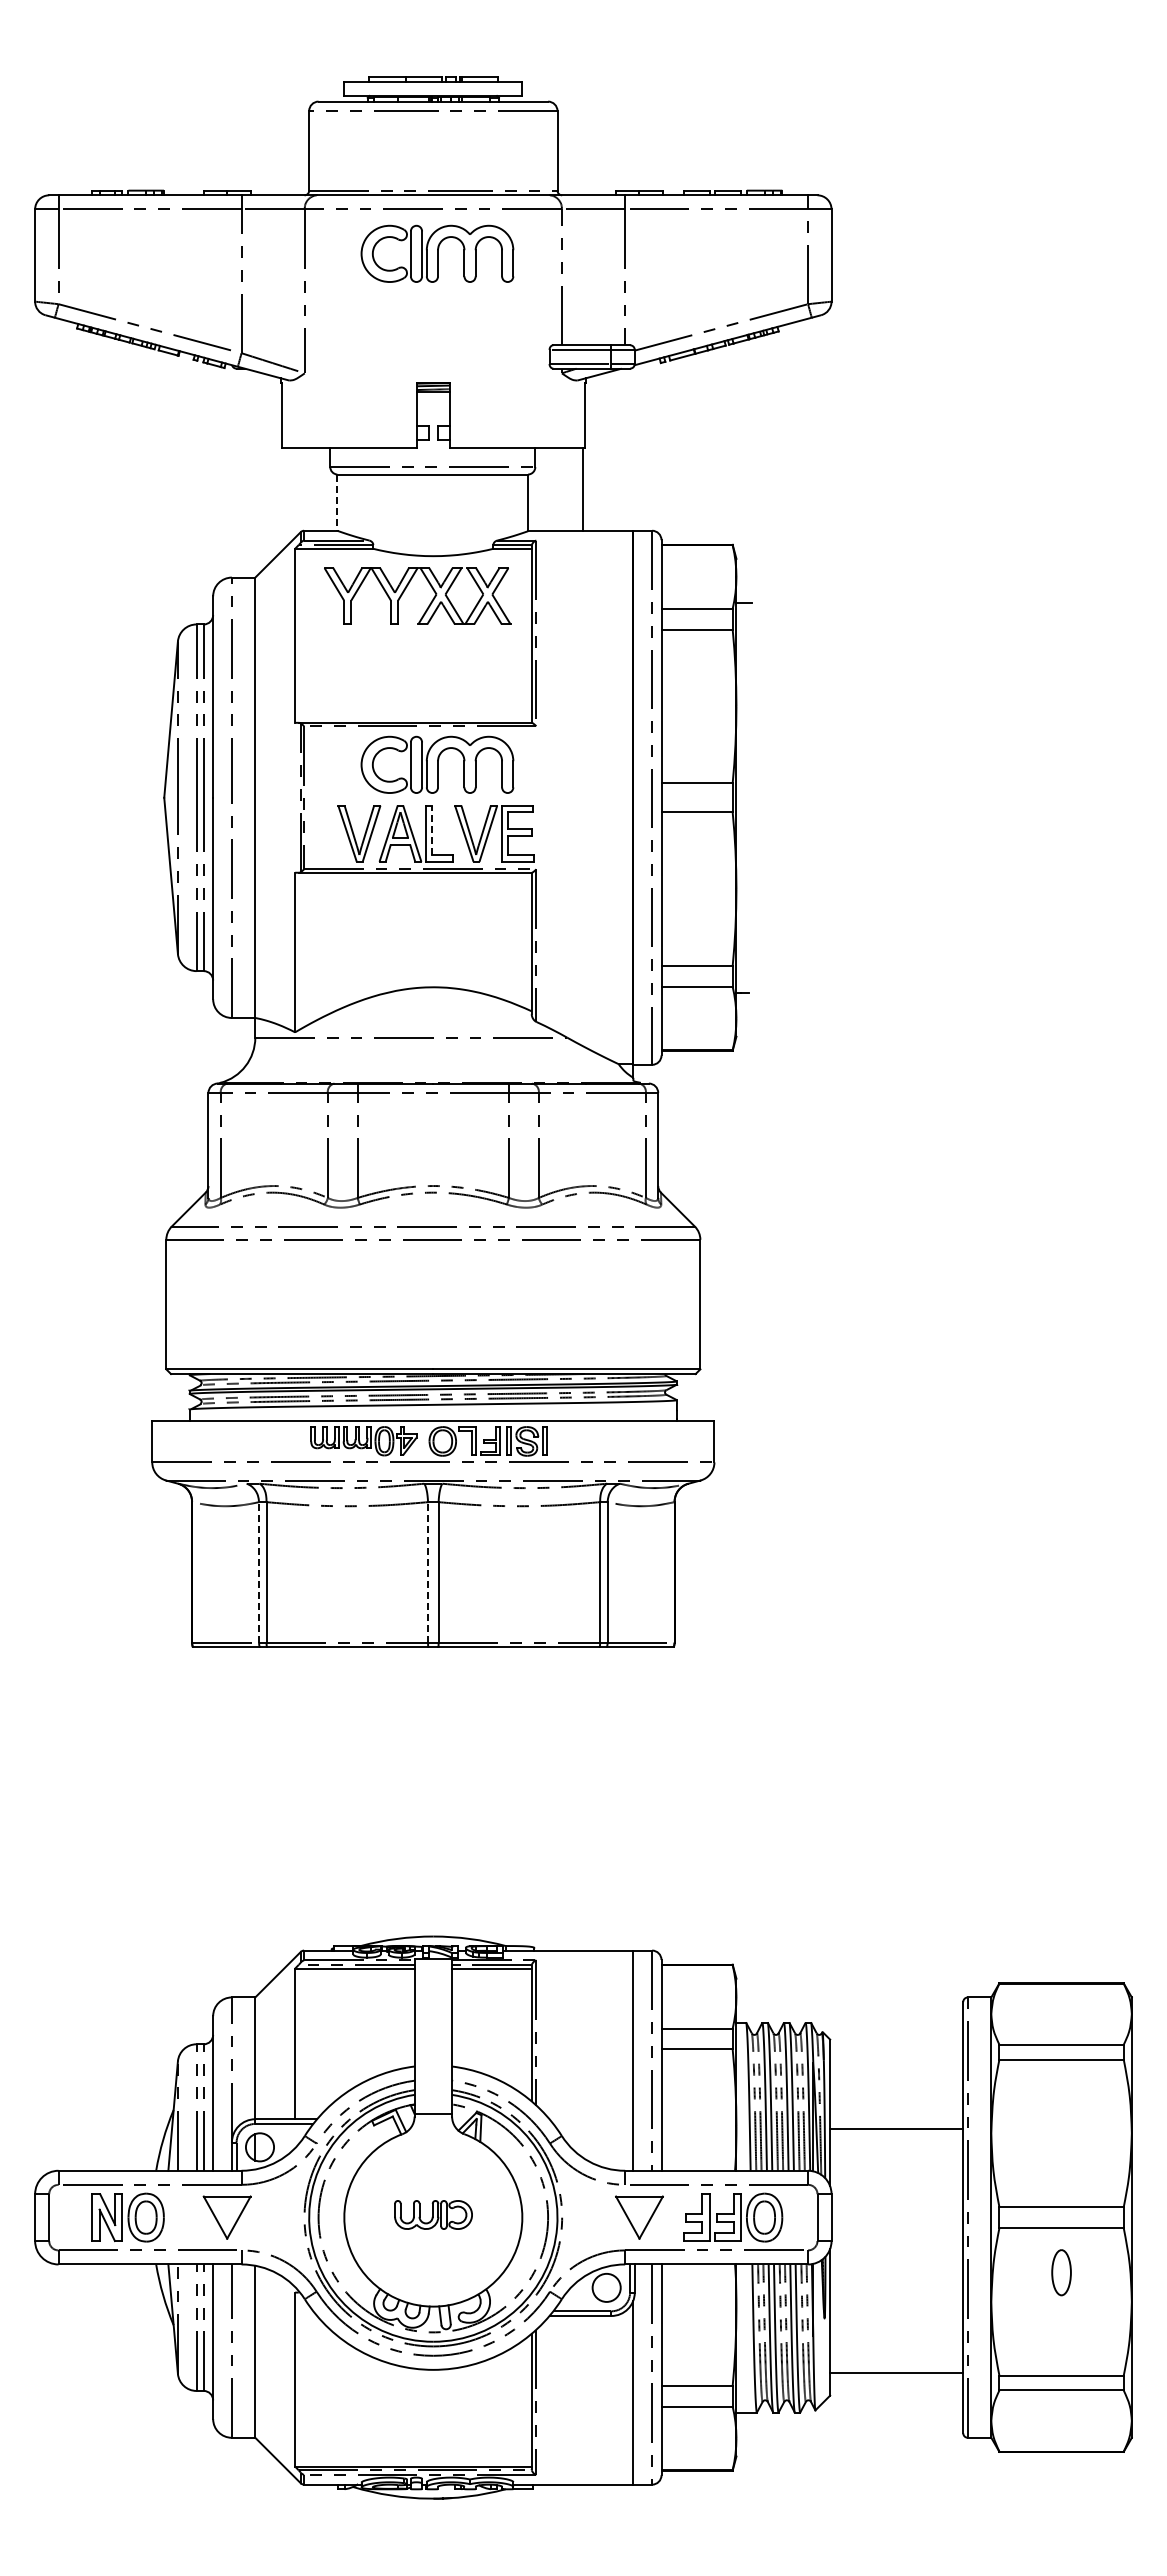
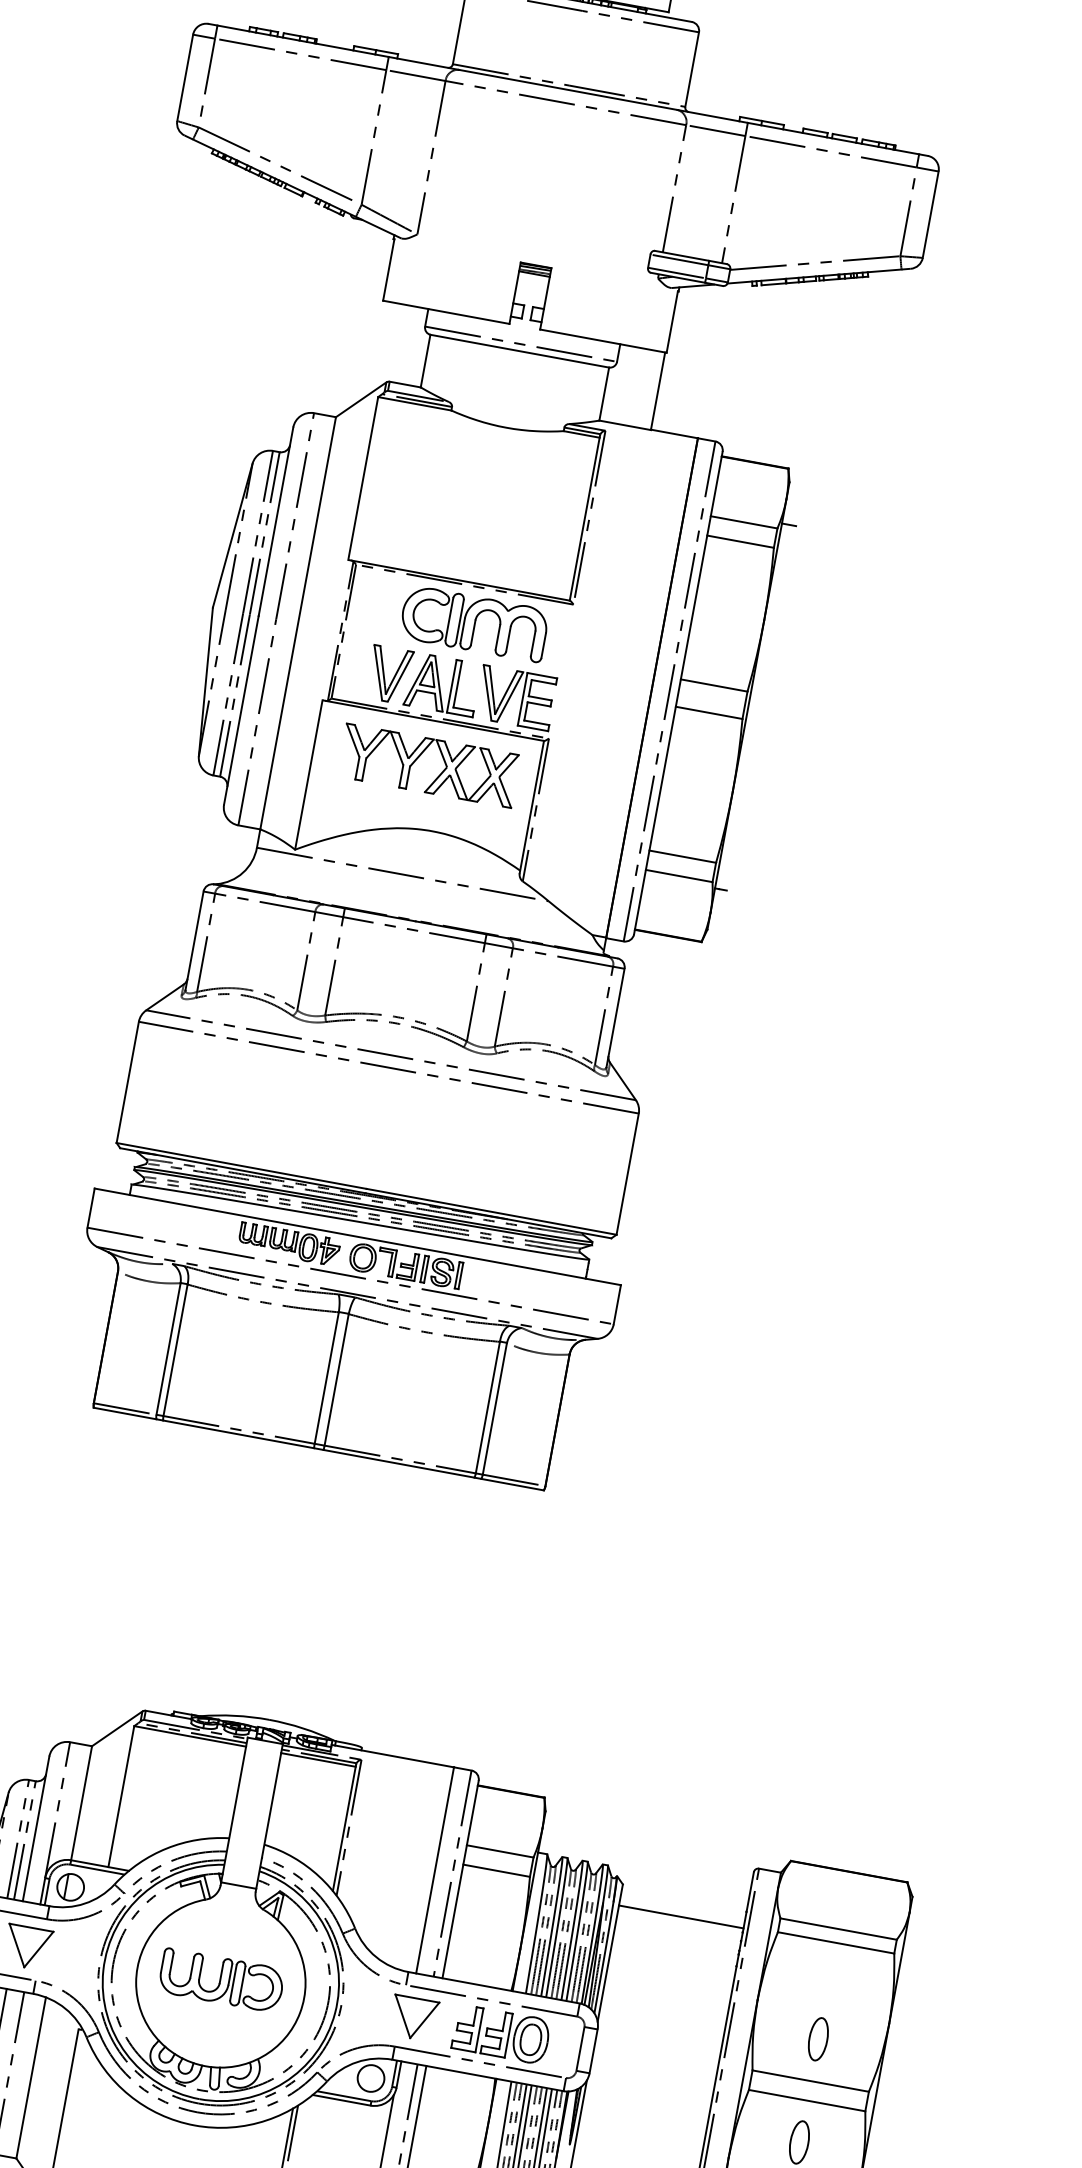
part: (437, 253) -> (562, 145), removed
line: (337, 503) -> (425, 361), dashed -> solid
part: (407, 587) -> (421, 755), moved
line: (431, 830) -> (457, 684), dashed -> solid
line: (259, 1571) -> (169, 1348), dashed -> solid
line: (428, 1571) -> (327, 1377), dashed -> solid
line: (896, 2129) -> (681, 1917), moved
part: (1061, 2162) -> (818, 2039), added
part: (433, 2214) -> (221, 1980), size x1.67

